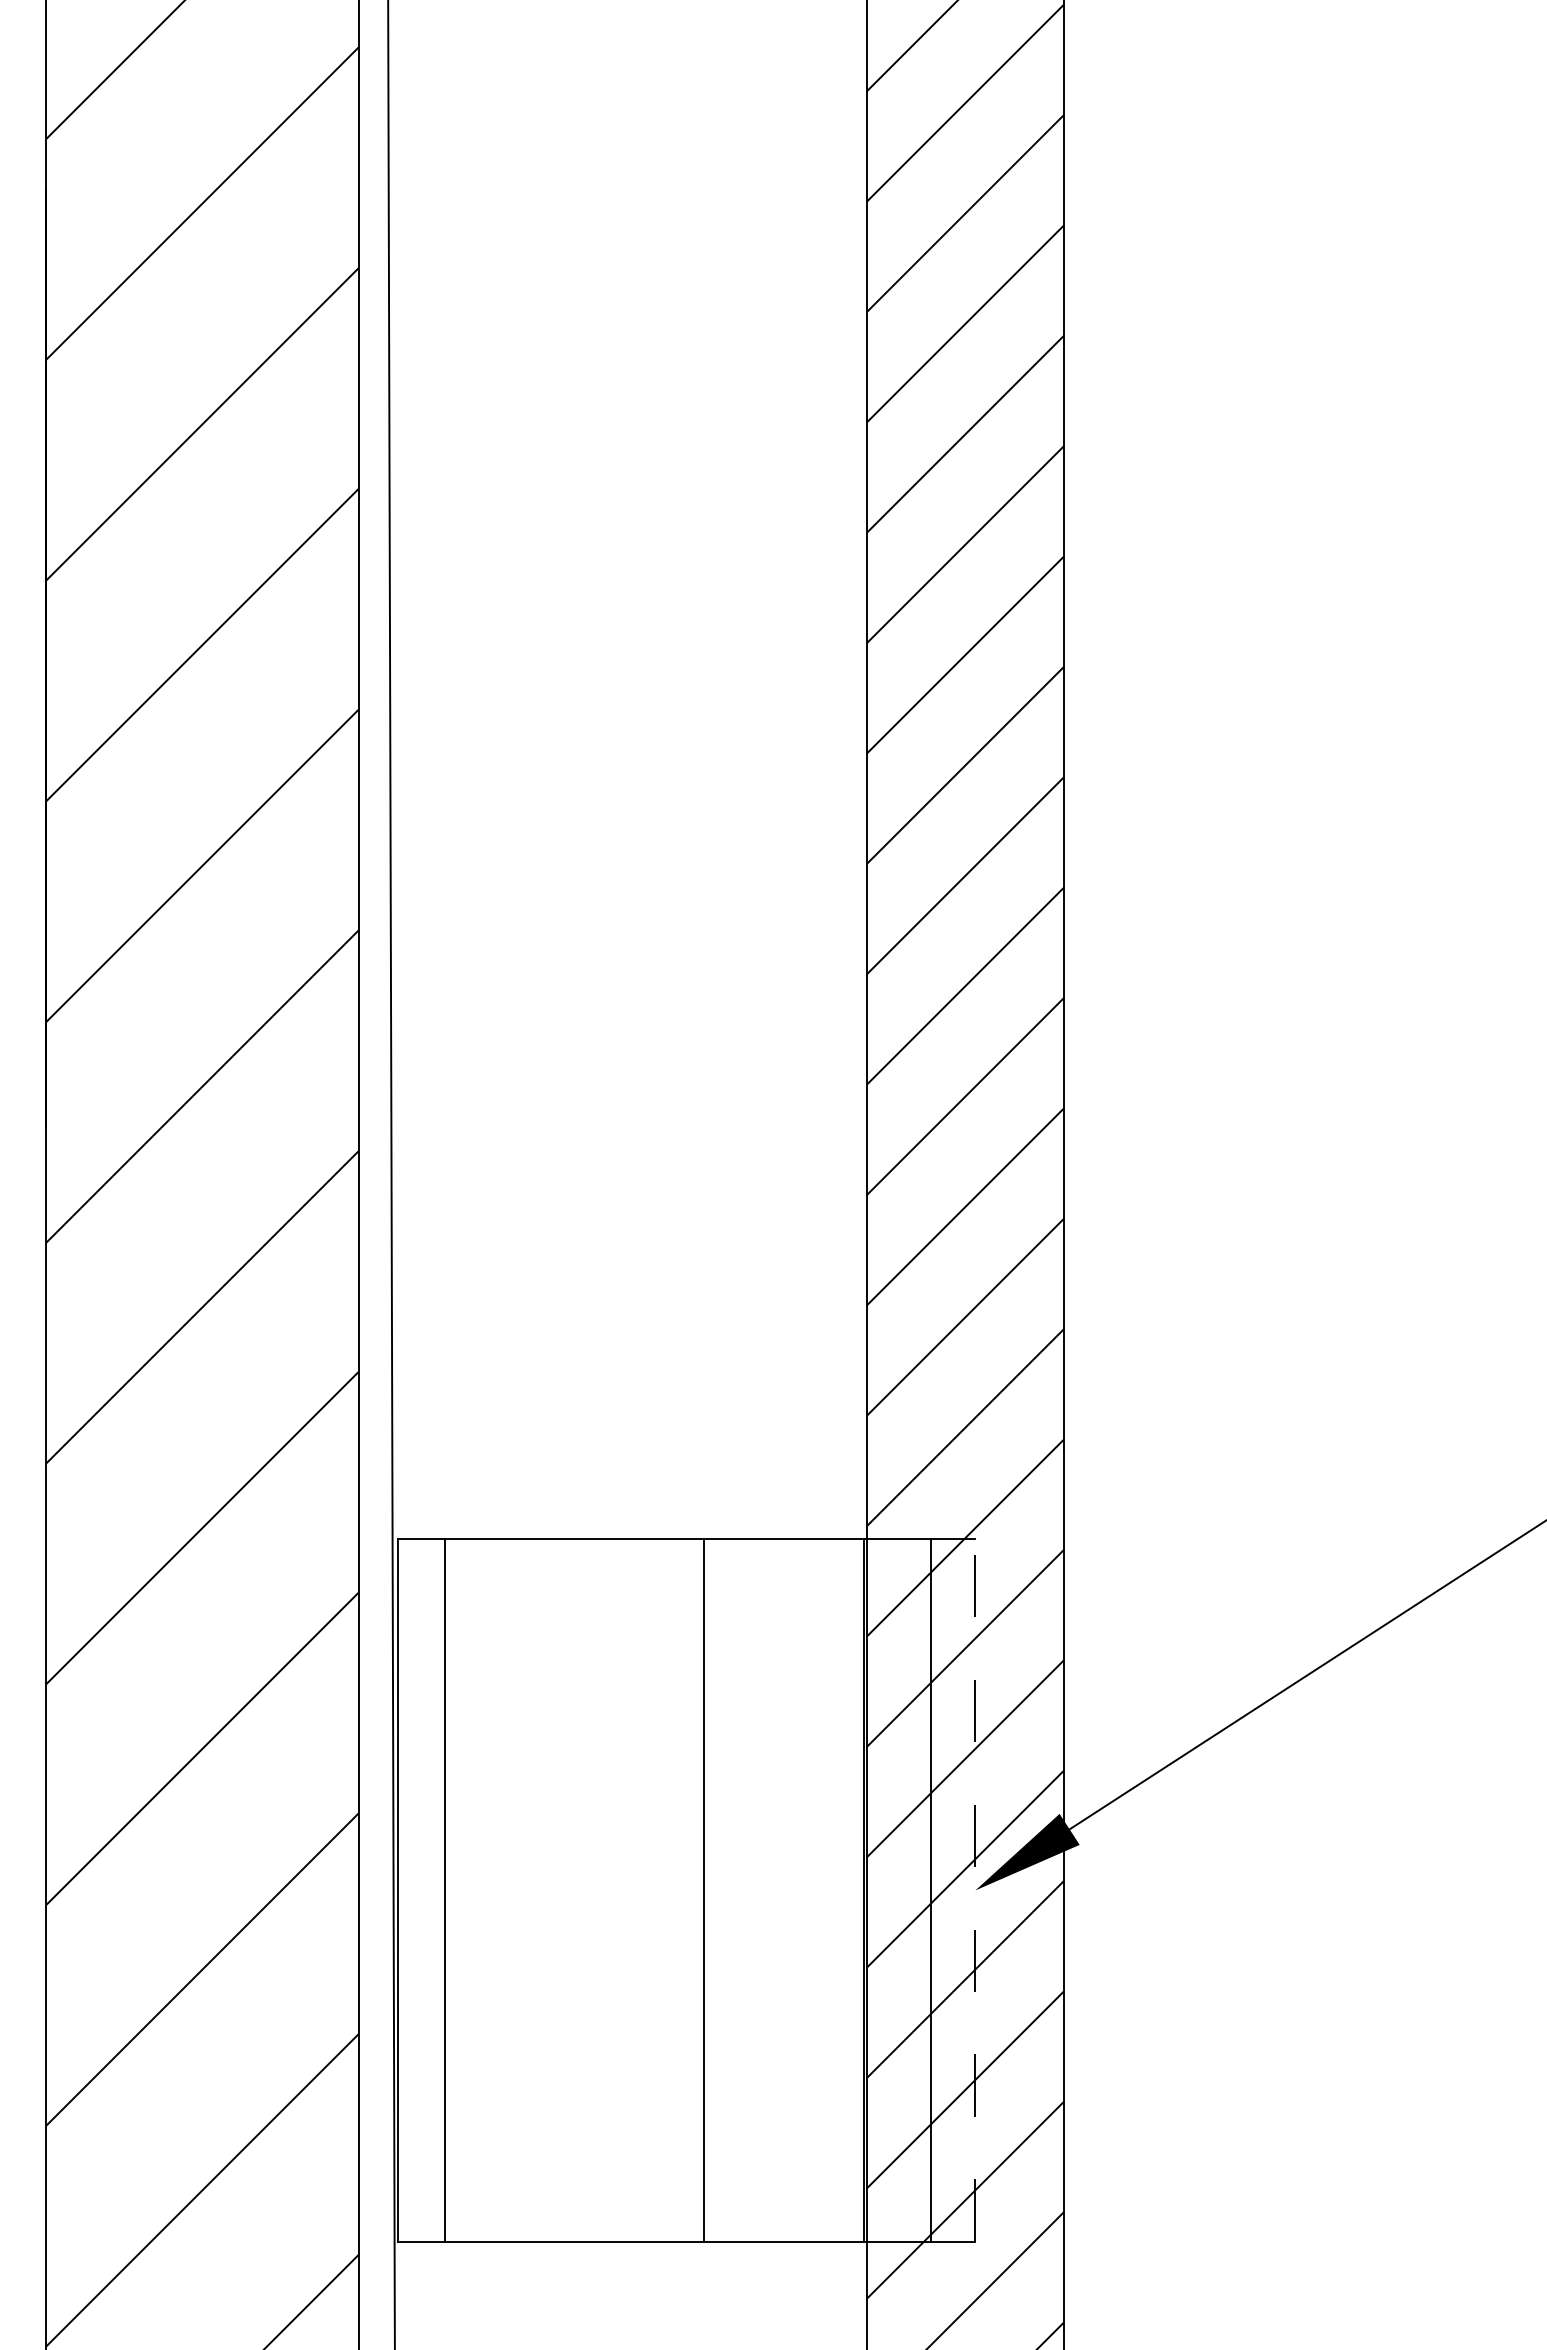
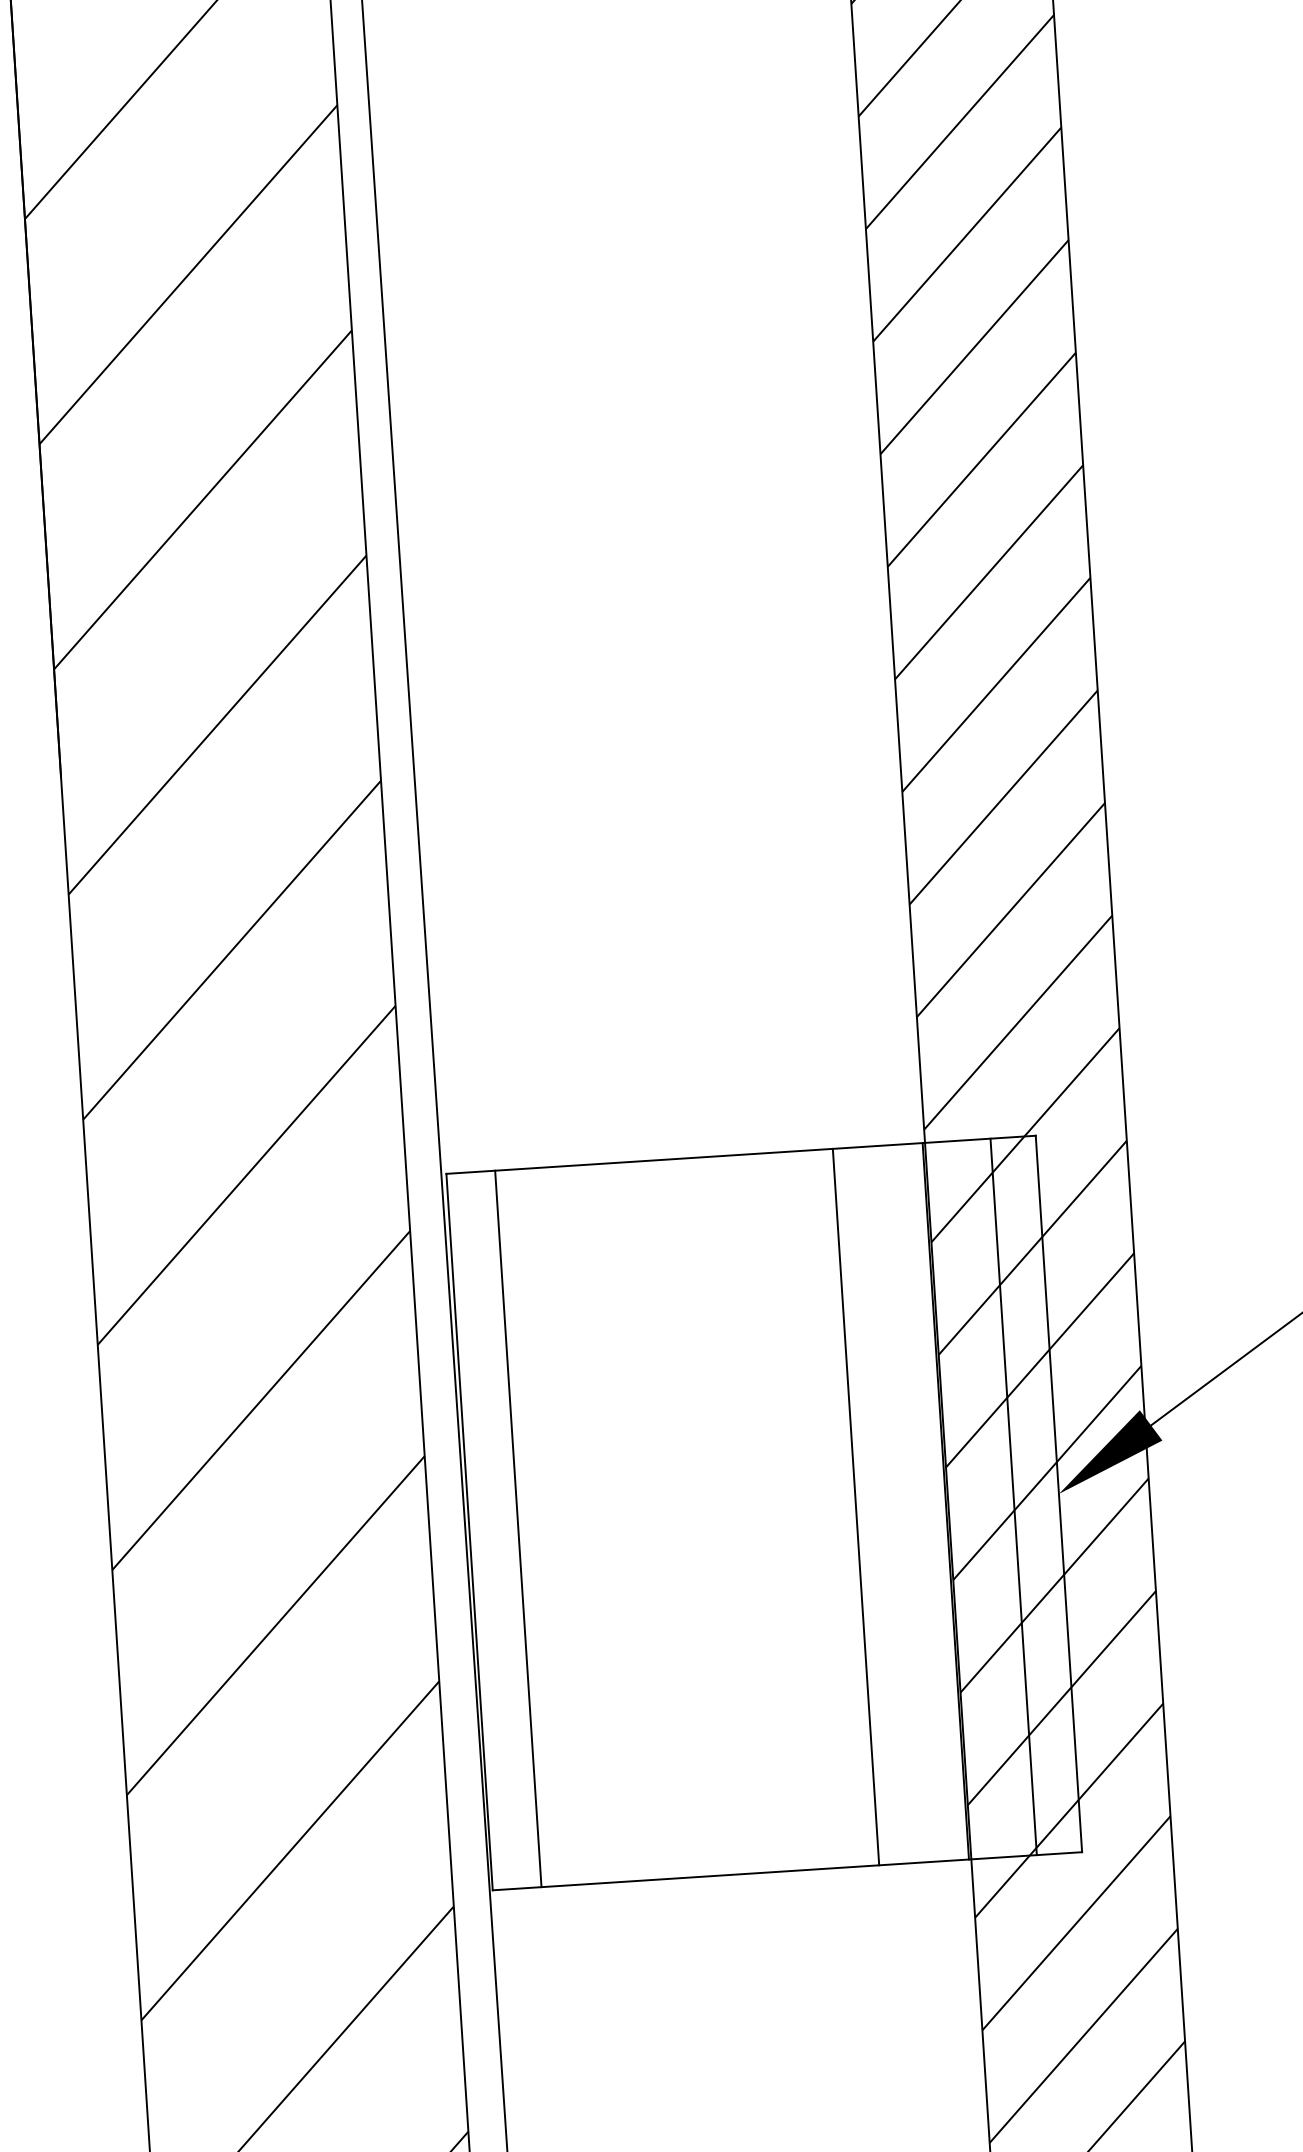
line: (975, 1889) -> (1059, 1492), dashed -> solid
line: (704, 1890) -> (856, 1507), moved

